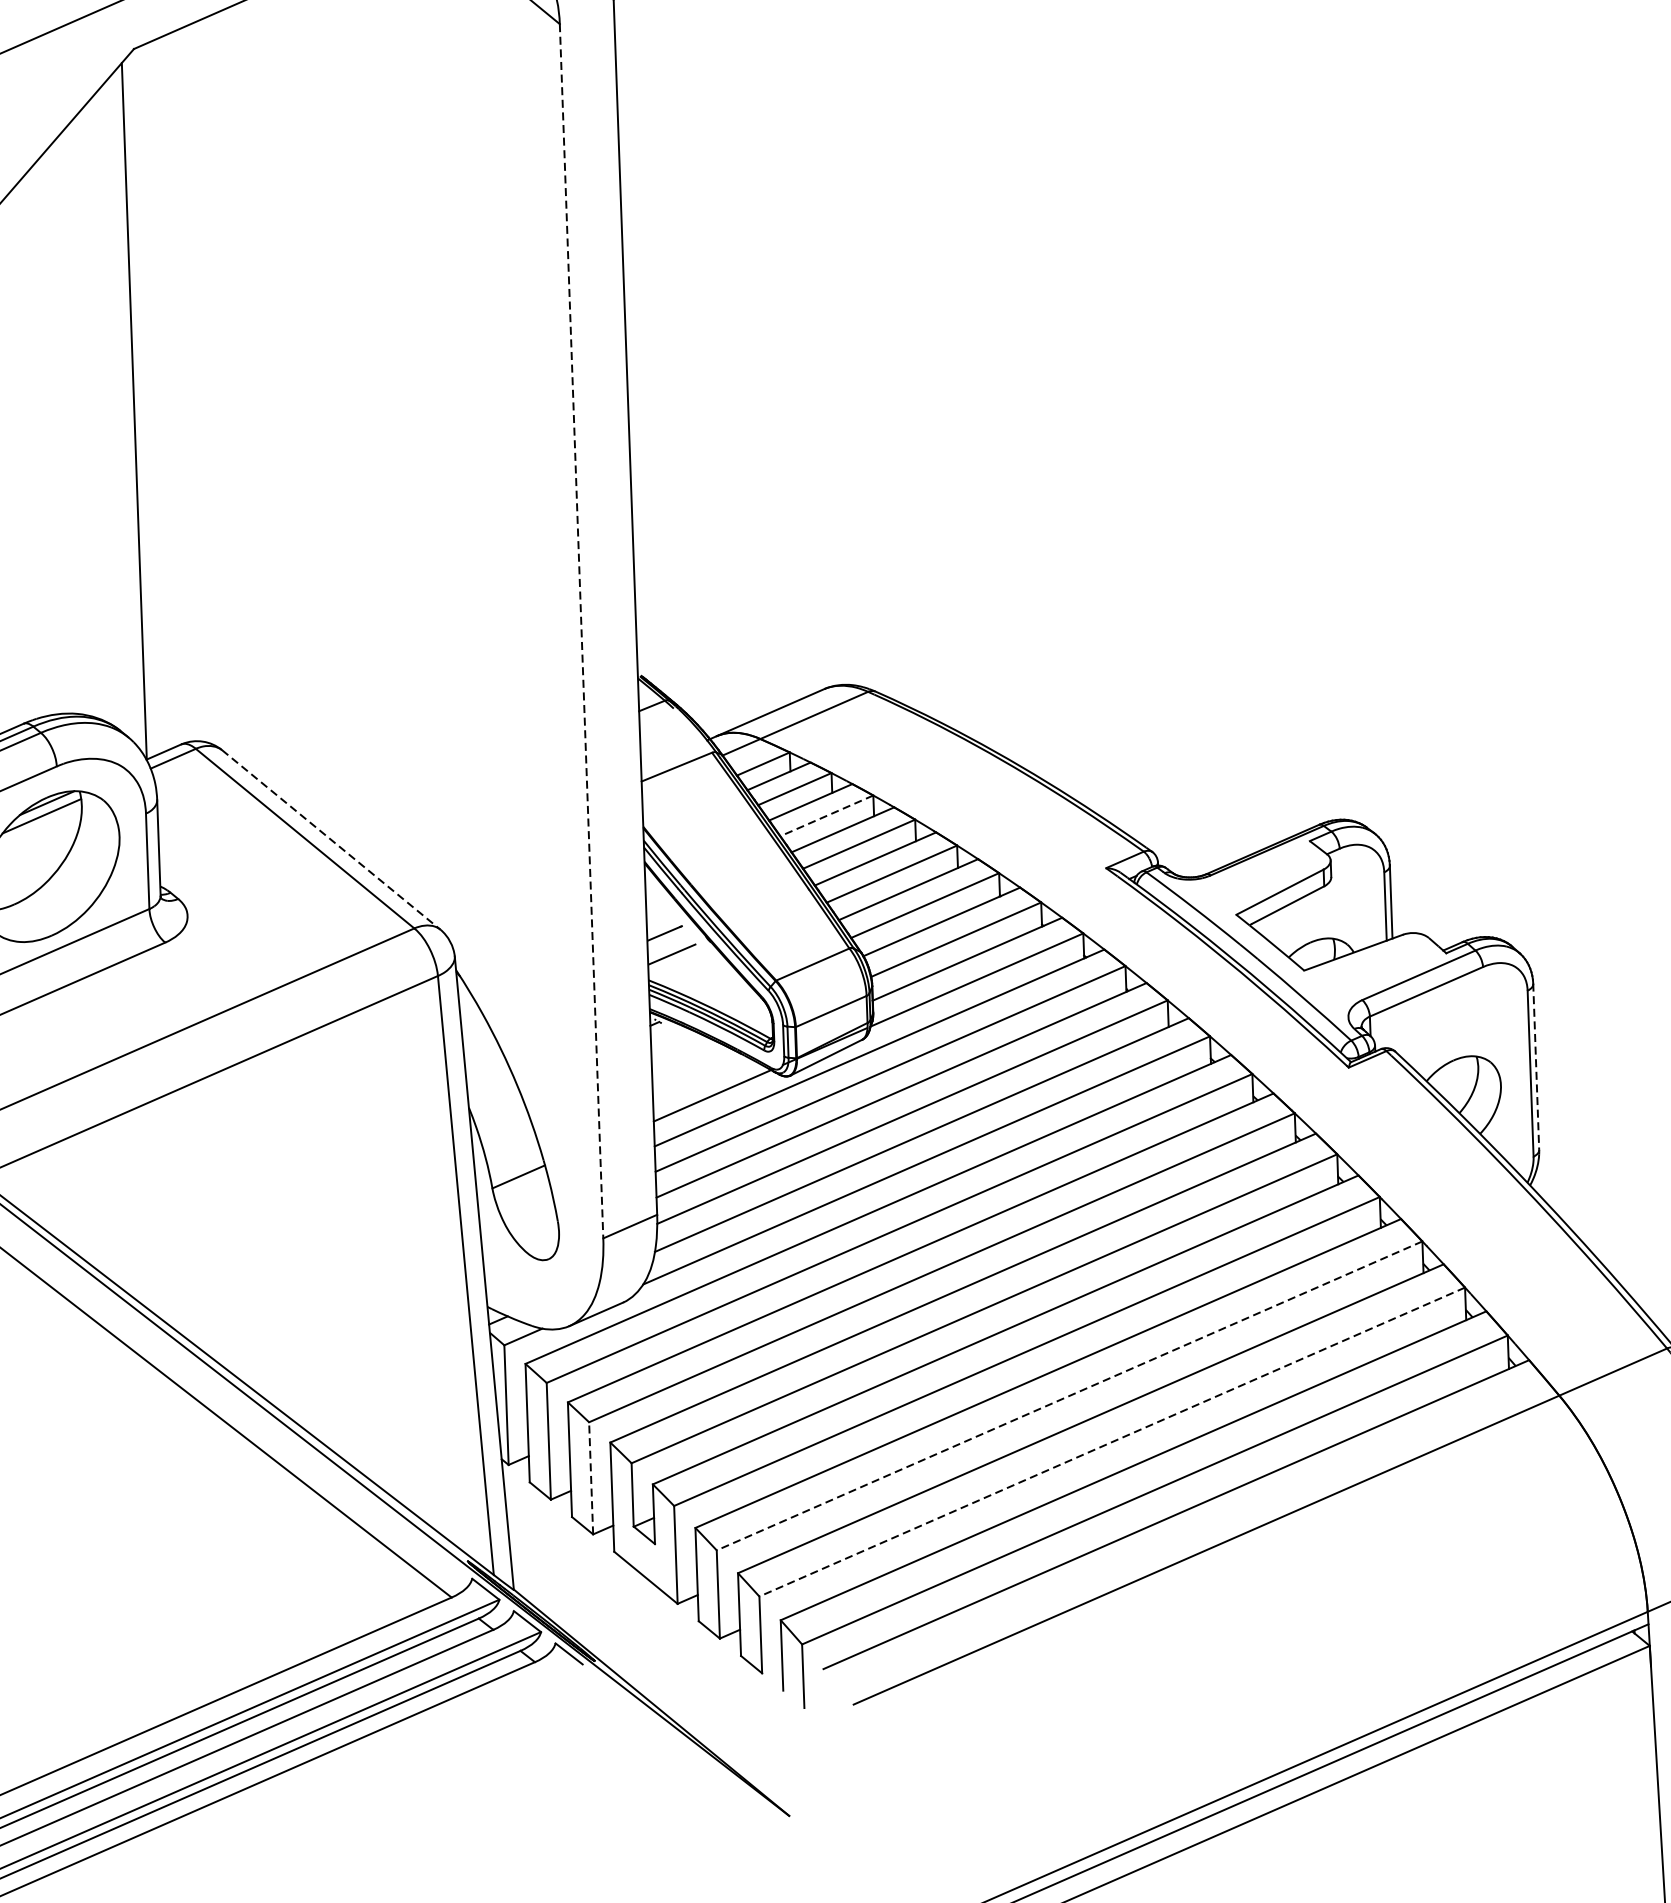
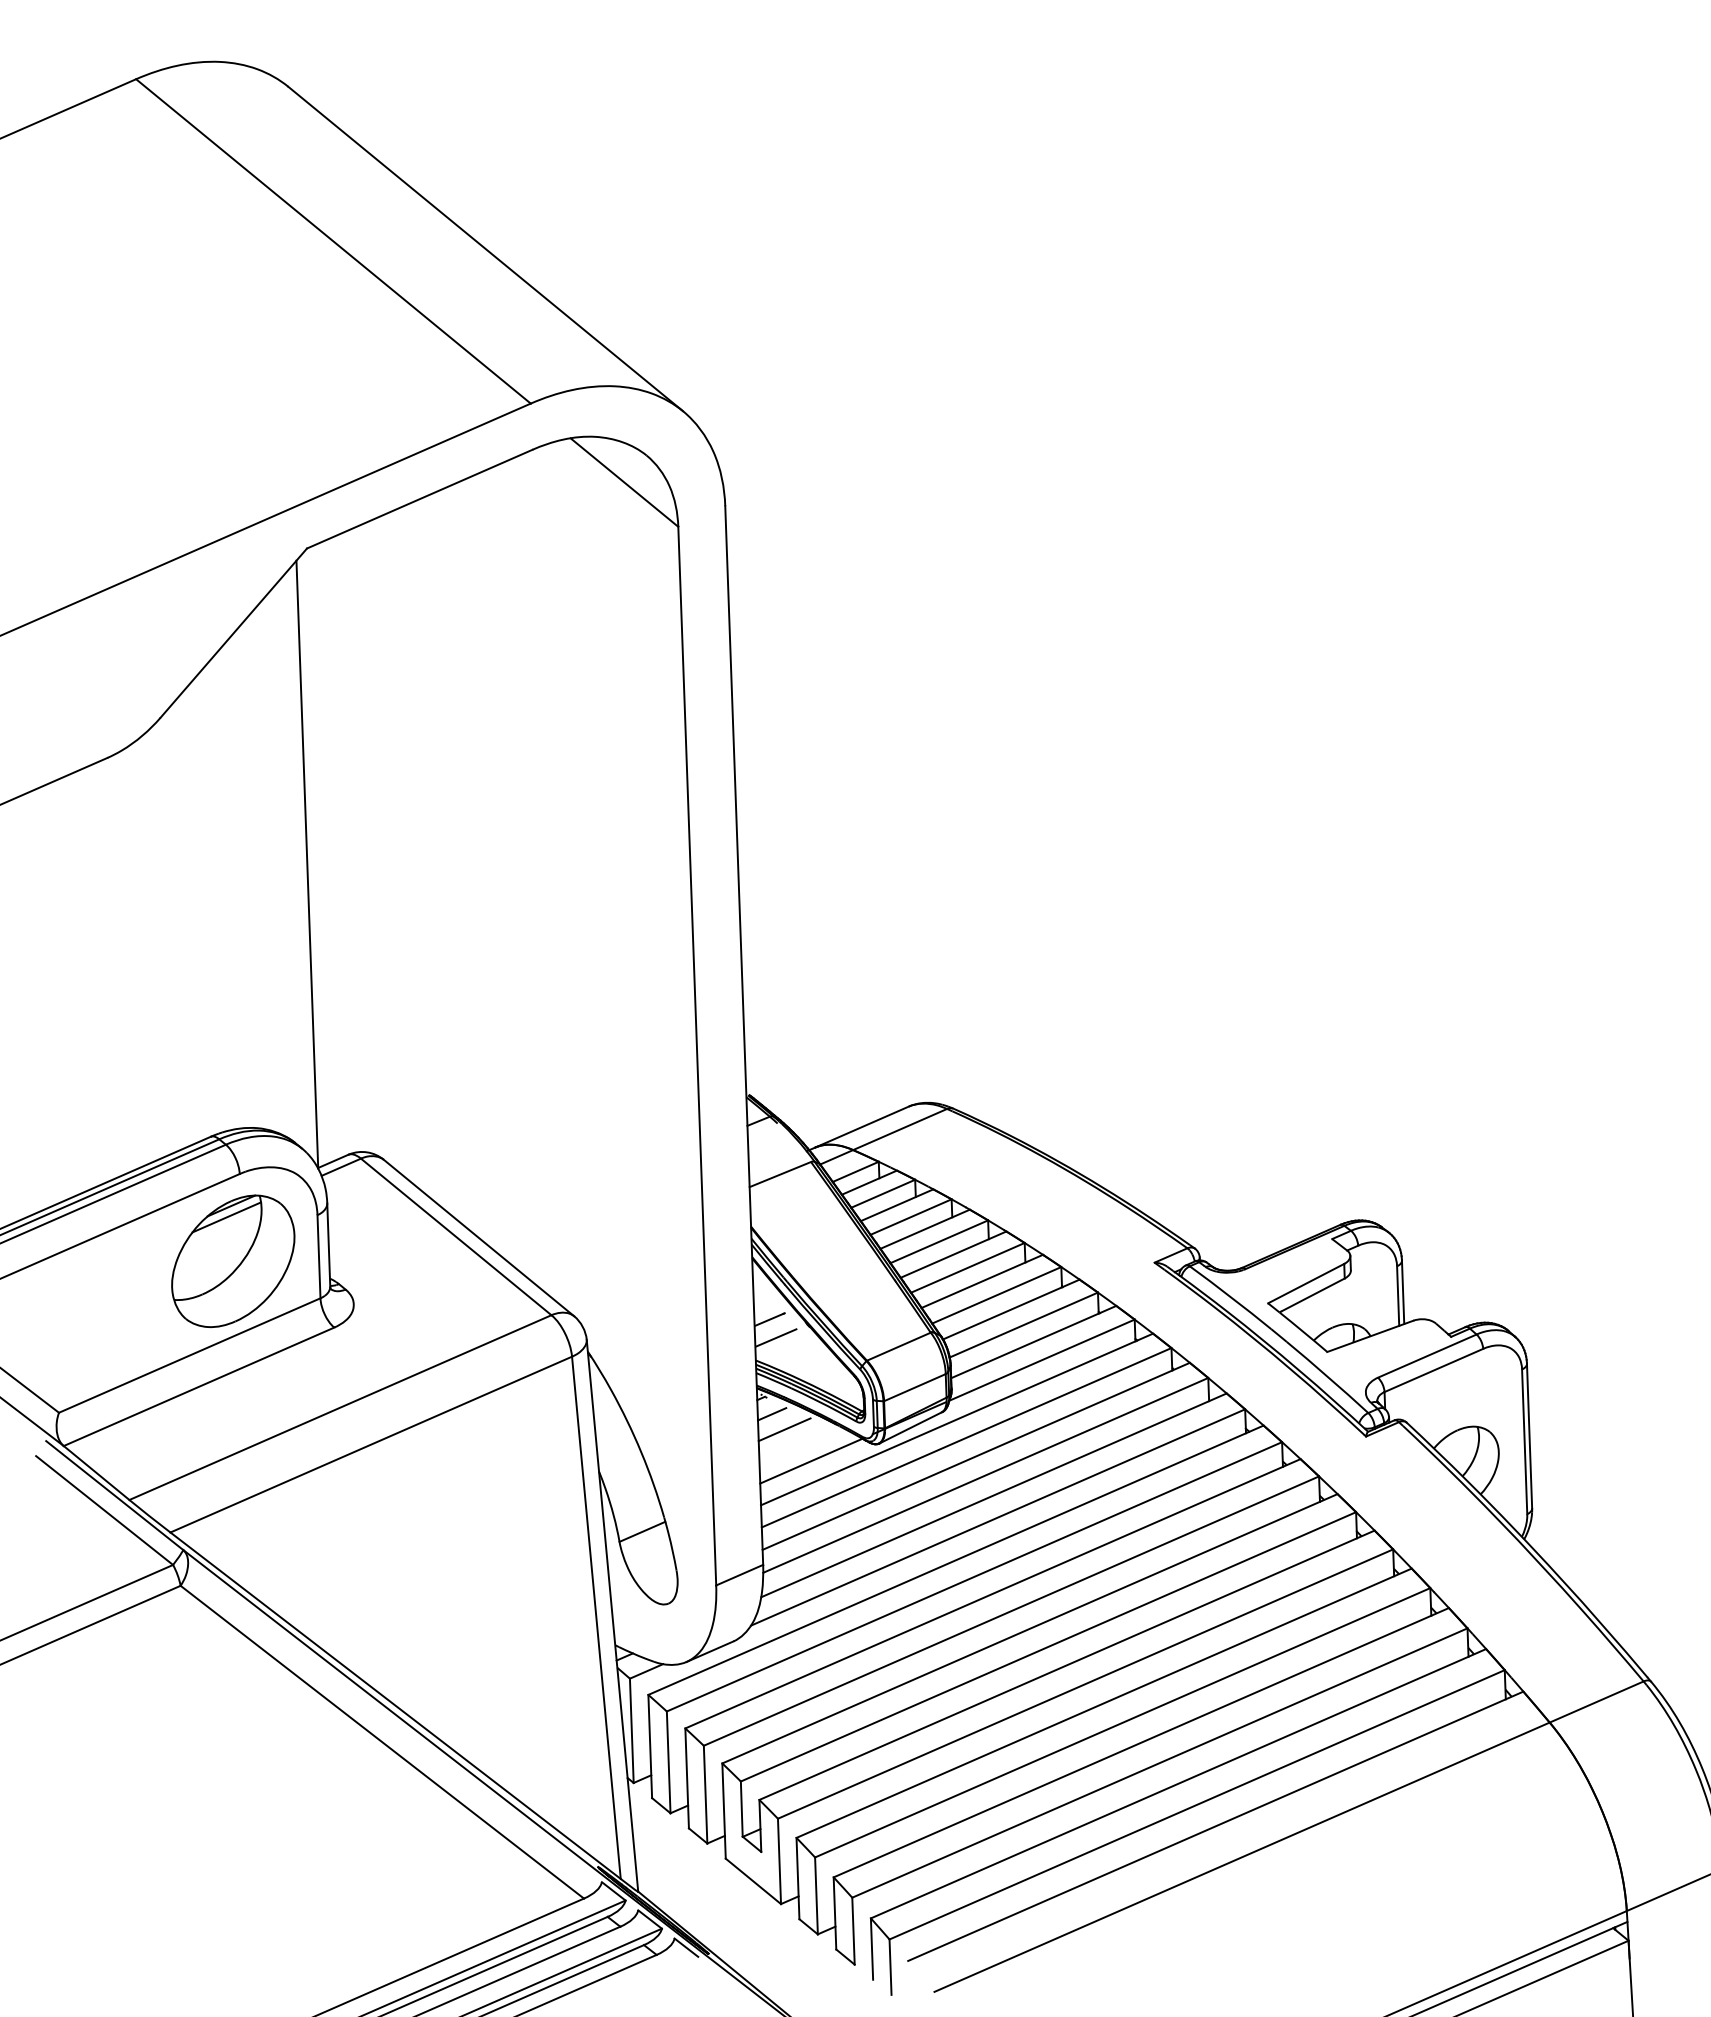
line: (581, 631) -> (697, 1056), dashed -> solid
line: (826, 816) -> (910, 1217), dashed -> solid
line: (331, 840) -> (479, 1238), dashed -> solid
line: (667, 1042) -> (772, 1414), added
line: (681, 1059) -> (784, 1429), added
line: (1536, 1066) -> (1529, 1435), dashed -> solid
line: (1069, 1395) -> (1122, 1722), dashed -> solid
line: (1111, 1442) -> (1159, 1763), dashed -> solid
line: (591, 1478) -> (705, 1794), dashed -> solid

